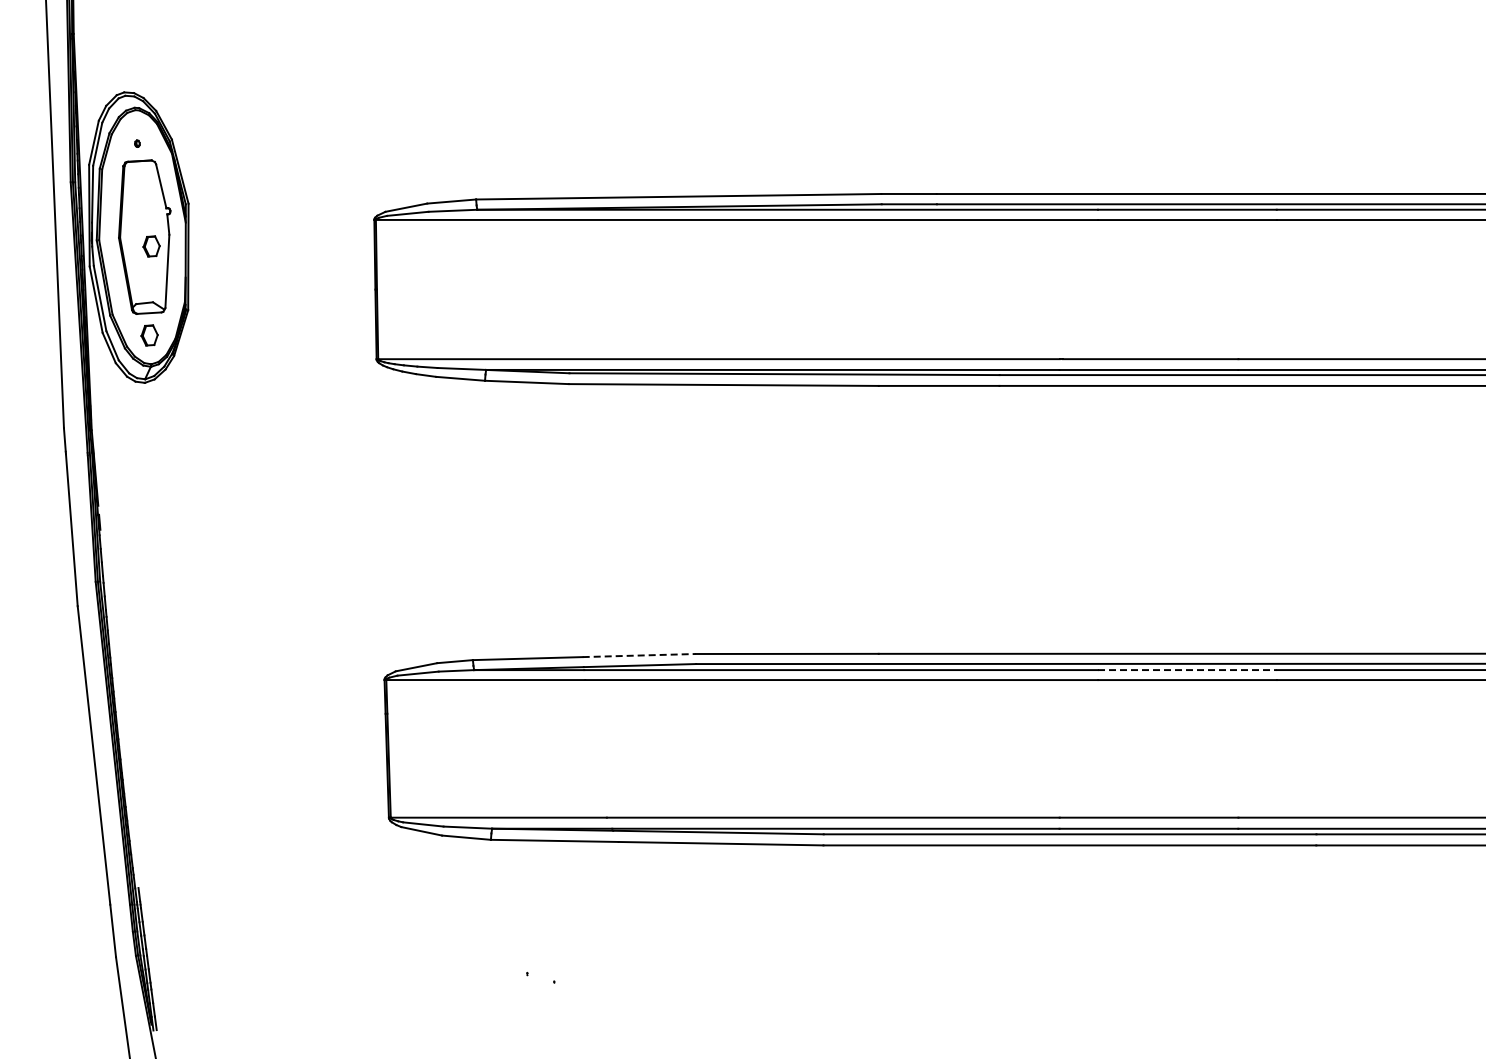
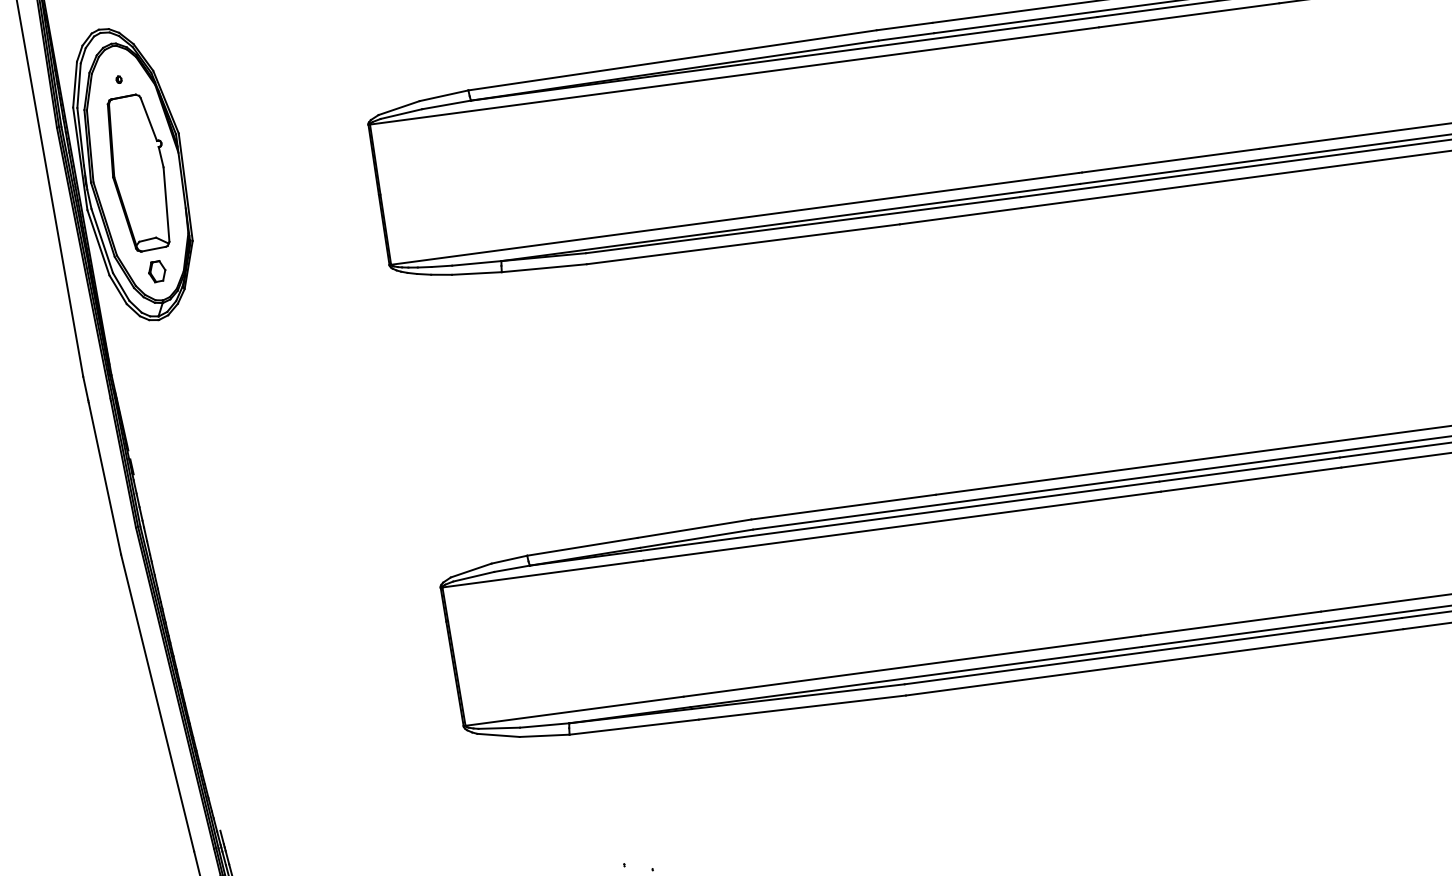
part: (151, 246) -> (147, 181), removed
line: (639, 655) -> (694, 528), dashed -> solid
line: (1187, 670) -> (1249, 469), dashed -> solid

